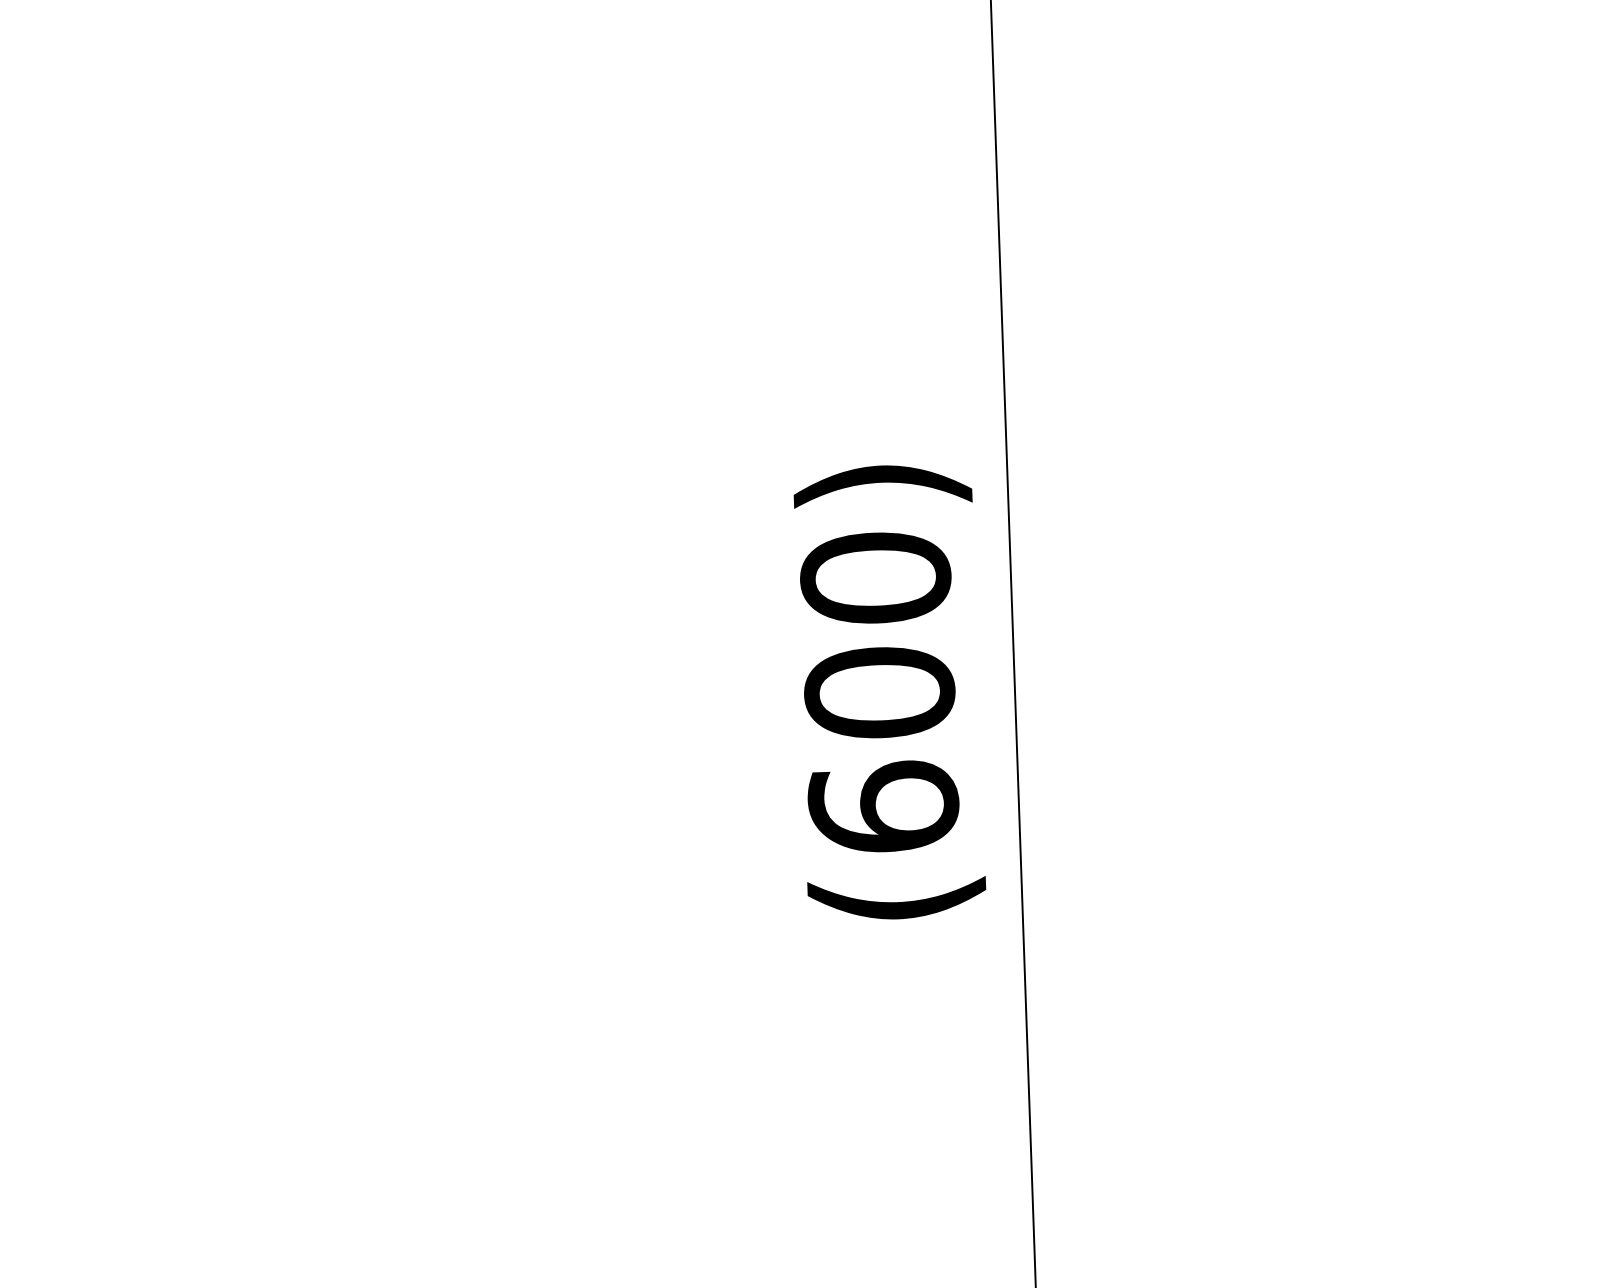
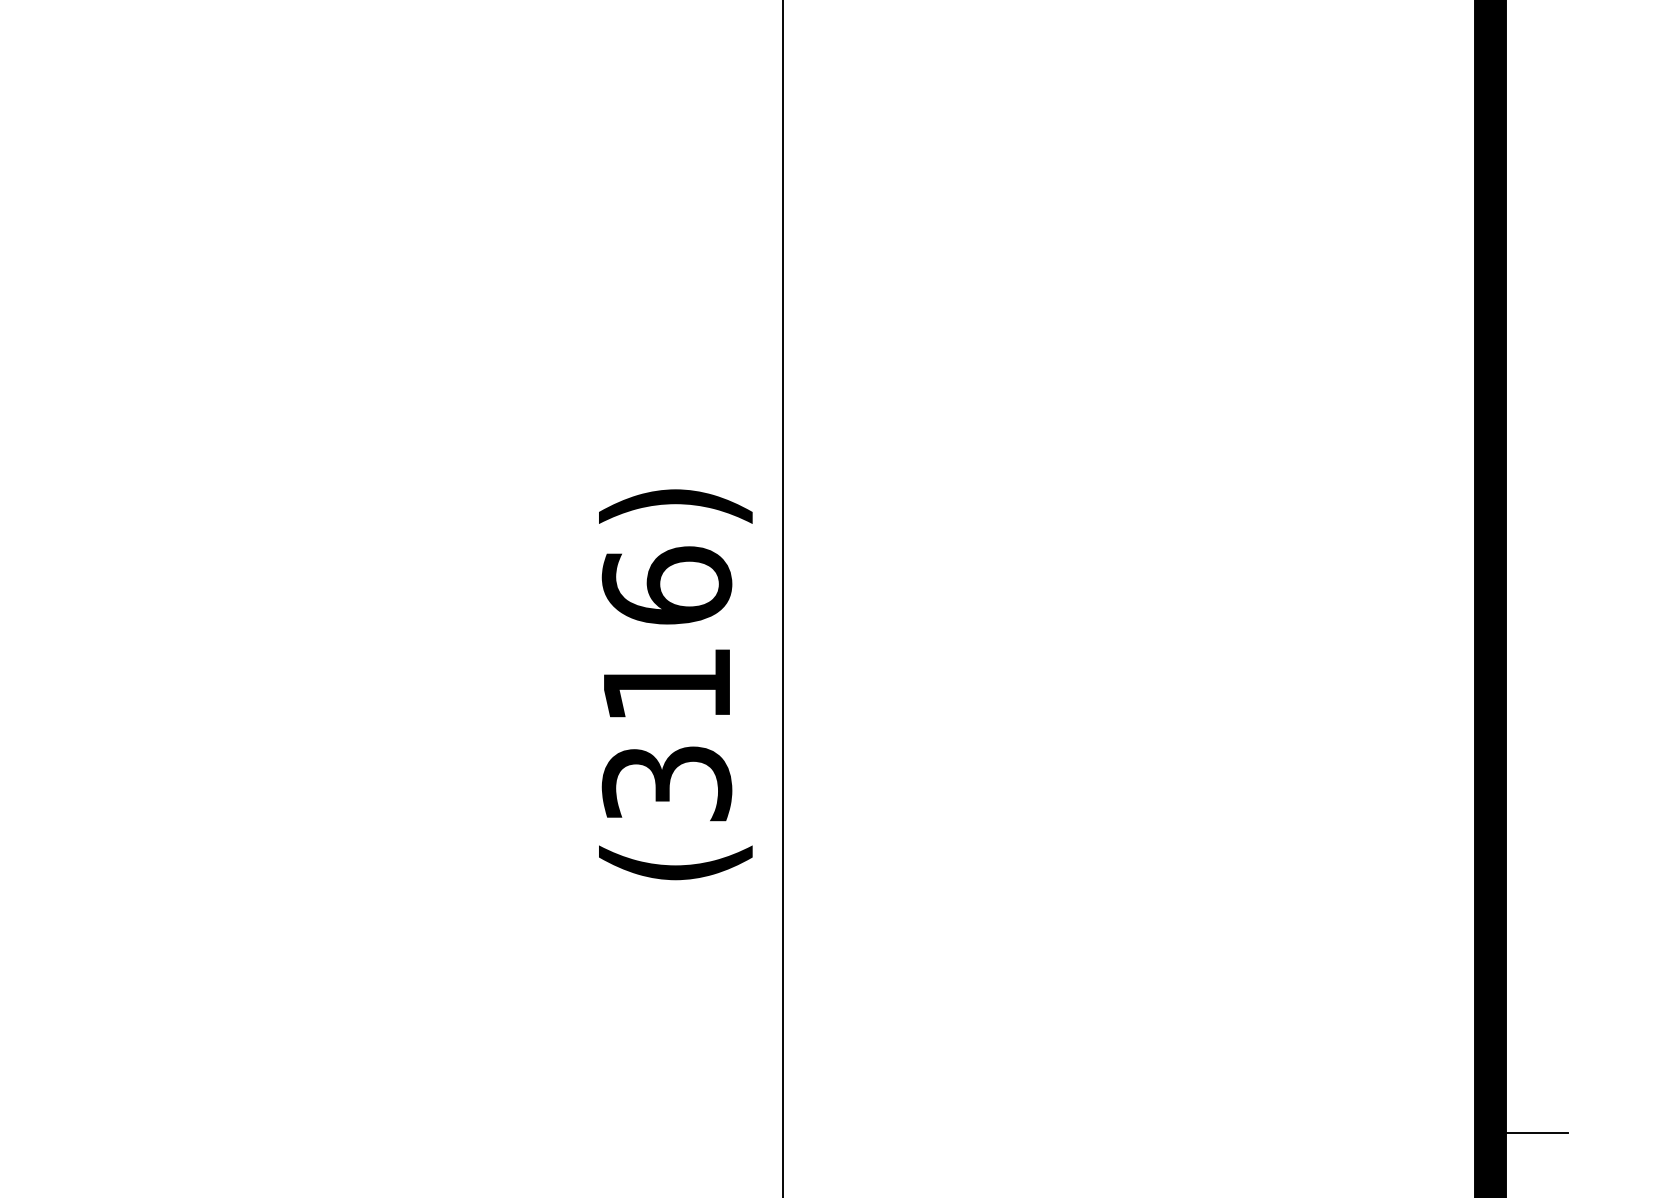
text: (879, 691) -> (666, 683), (600) -> (316)

